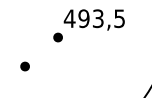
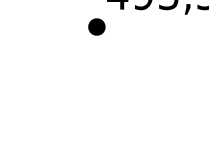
part: (24, 66) -> (36, 78), removed

